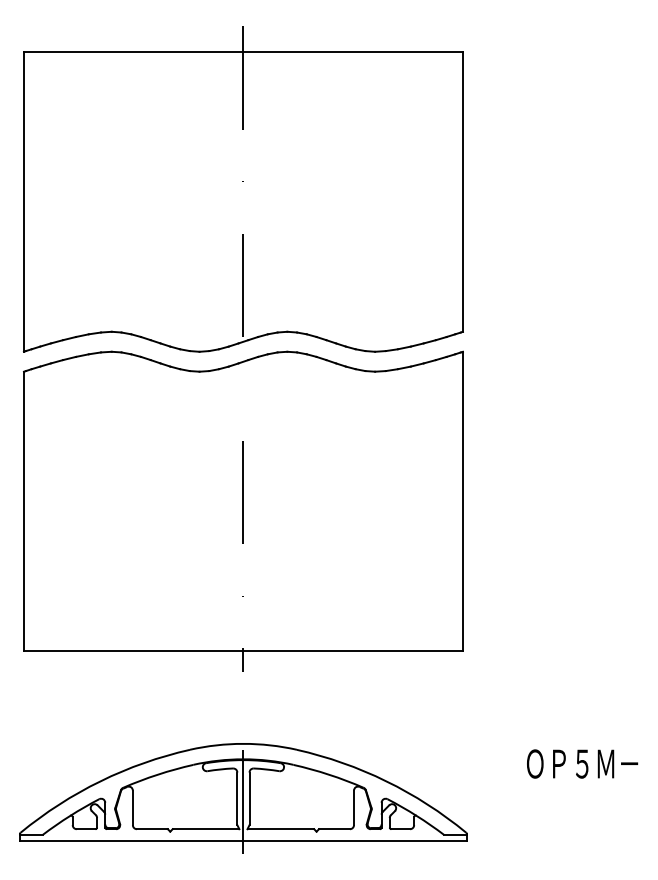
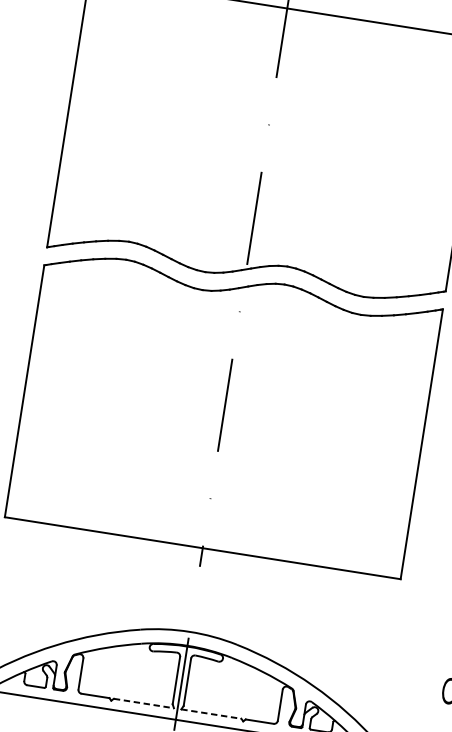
line: (206, 829) -> (144, 703), solid -> dashed
line: (281, 829) -> (211, 714), solid -> dashed

